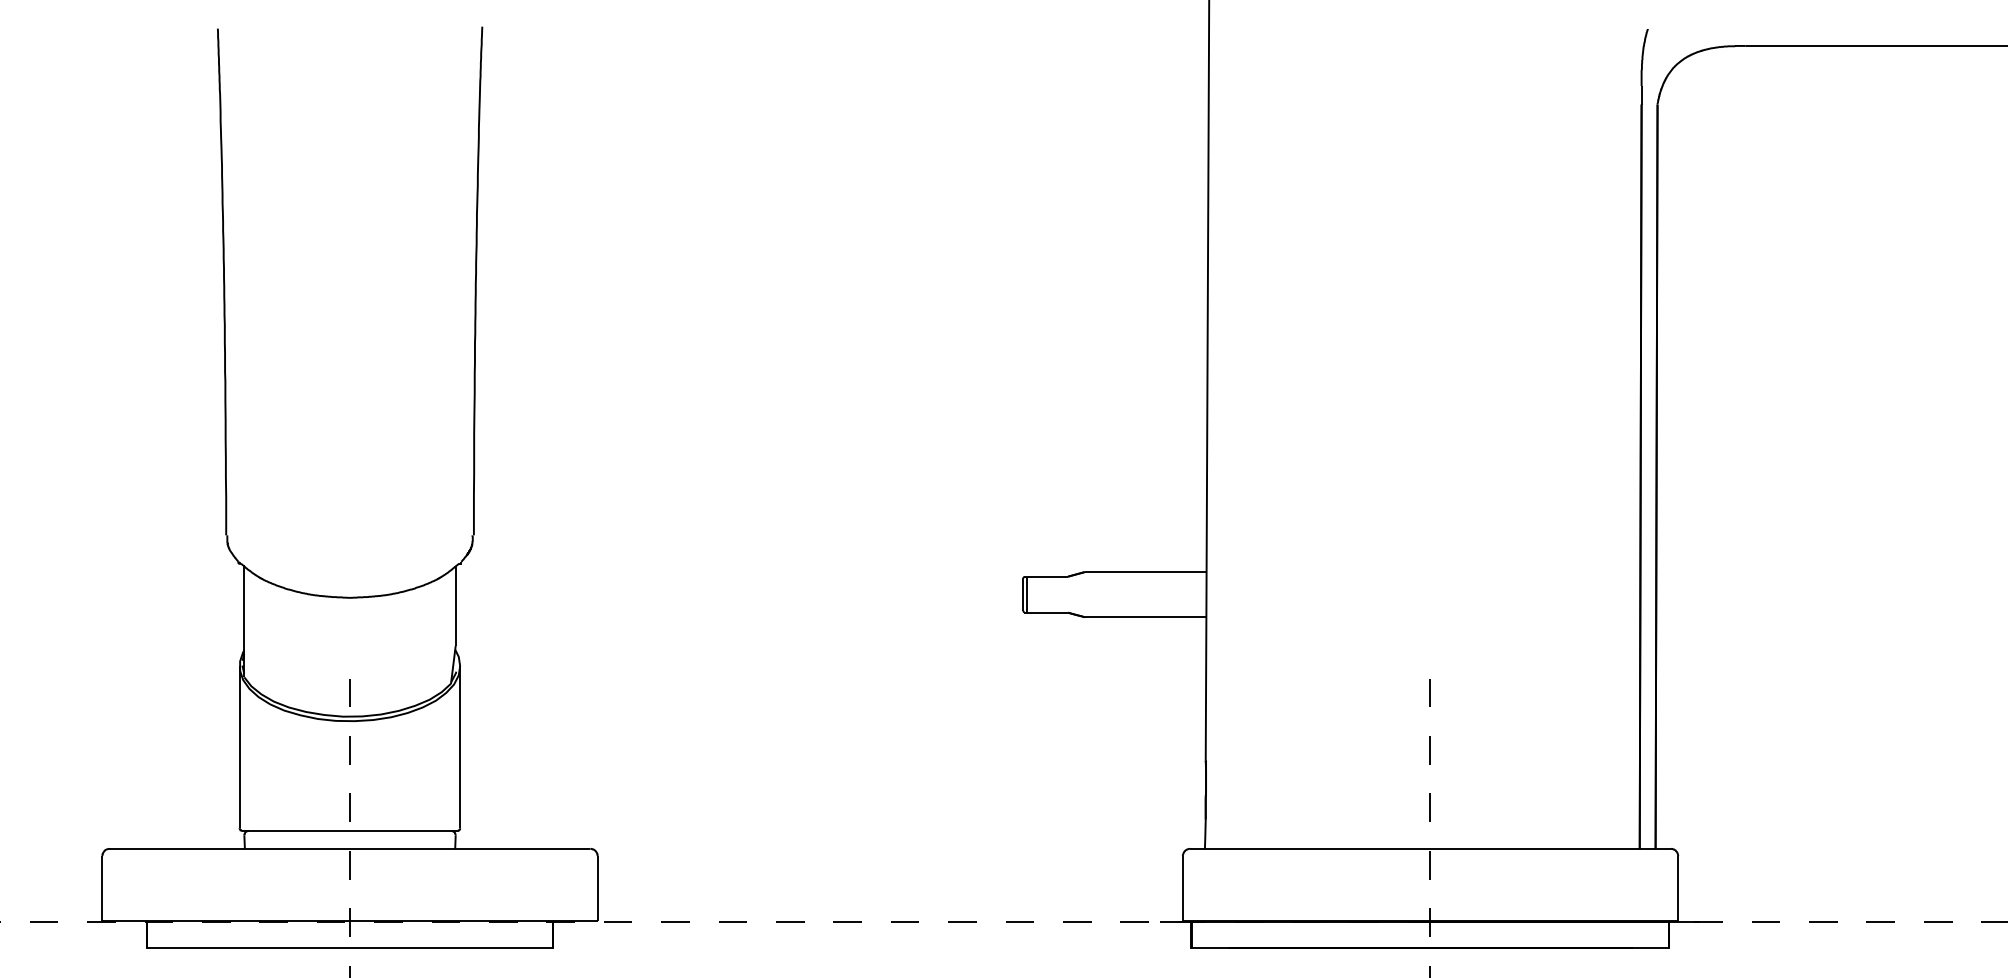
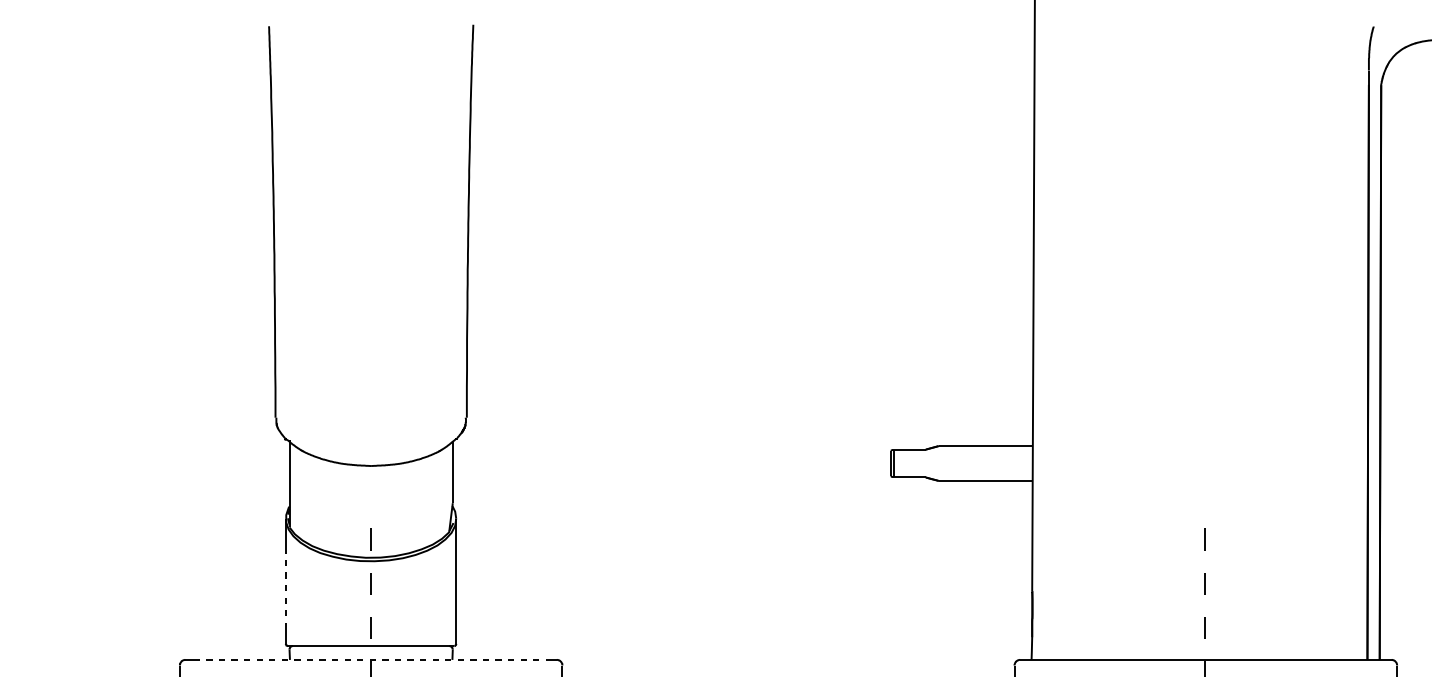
line: (239, 753) -> (285, 586), solid -> dashed
line: (350, 848) -> (371, 659), solid -> dashed

